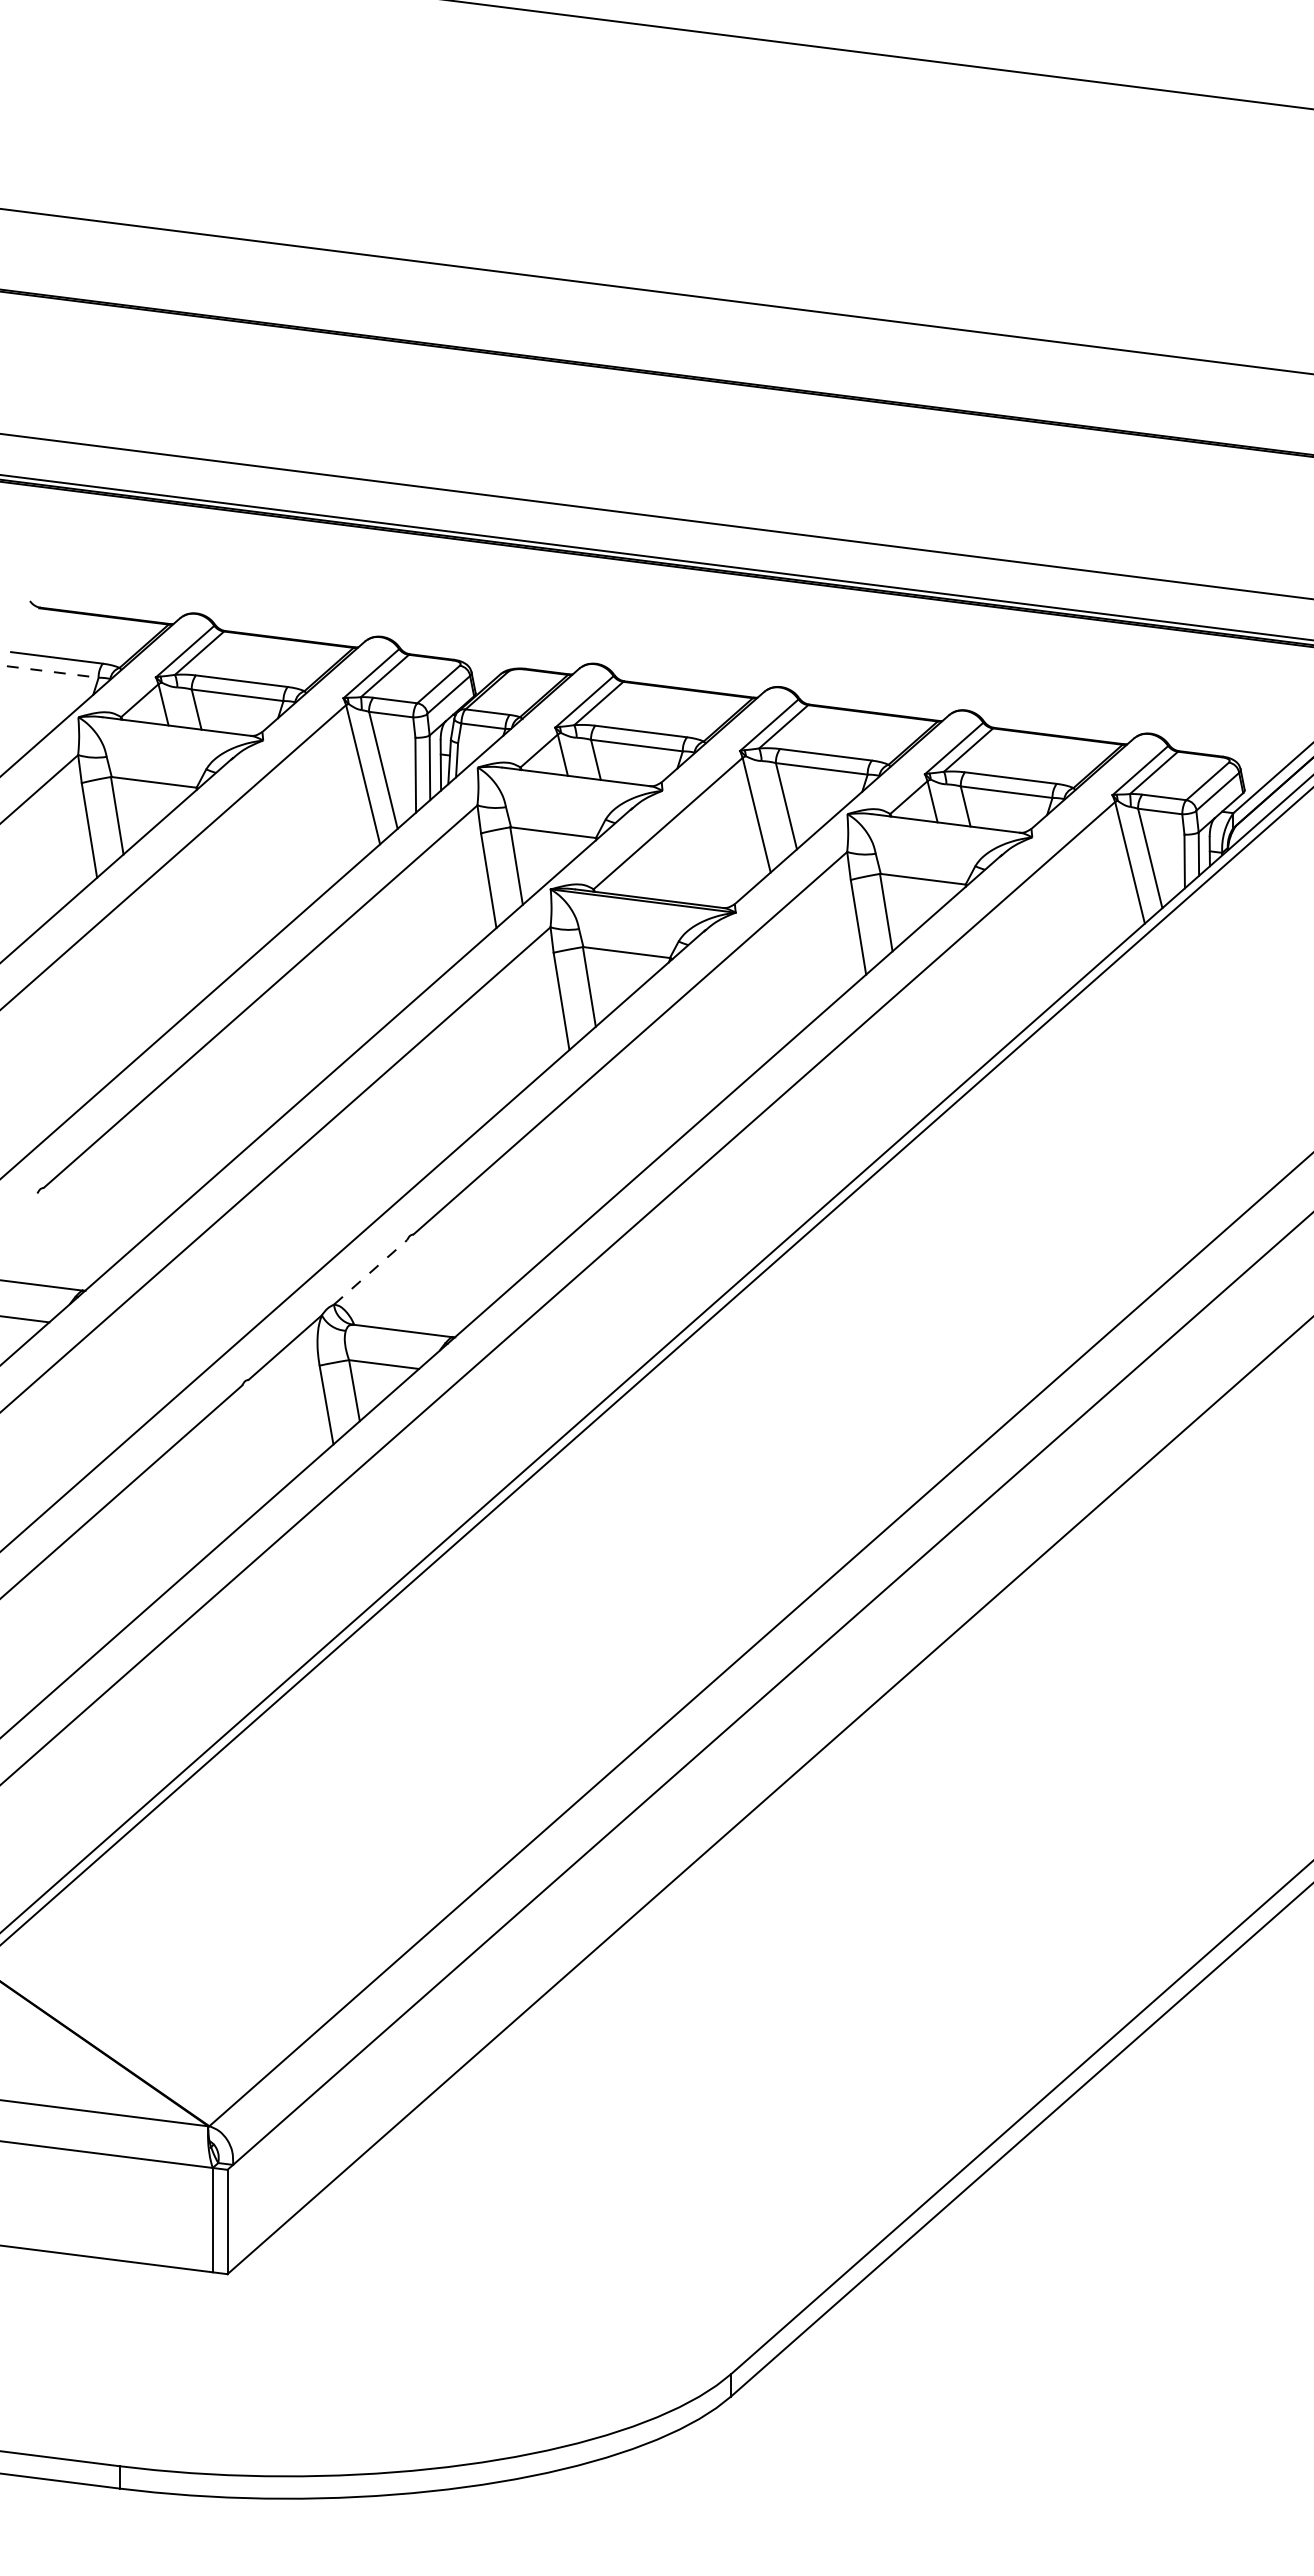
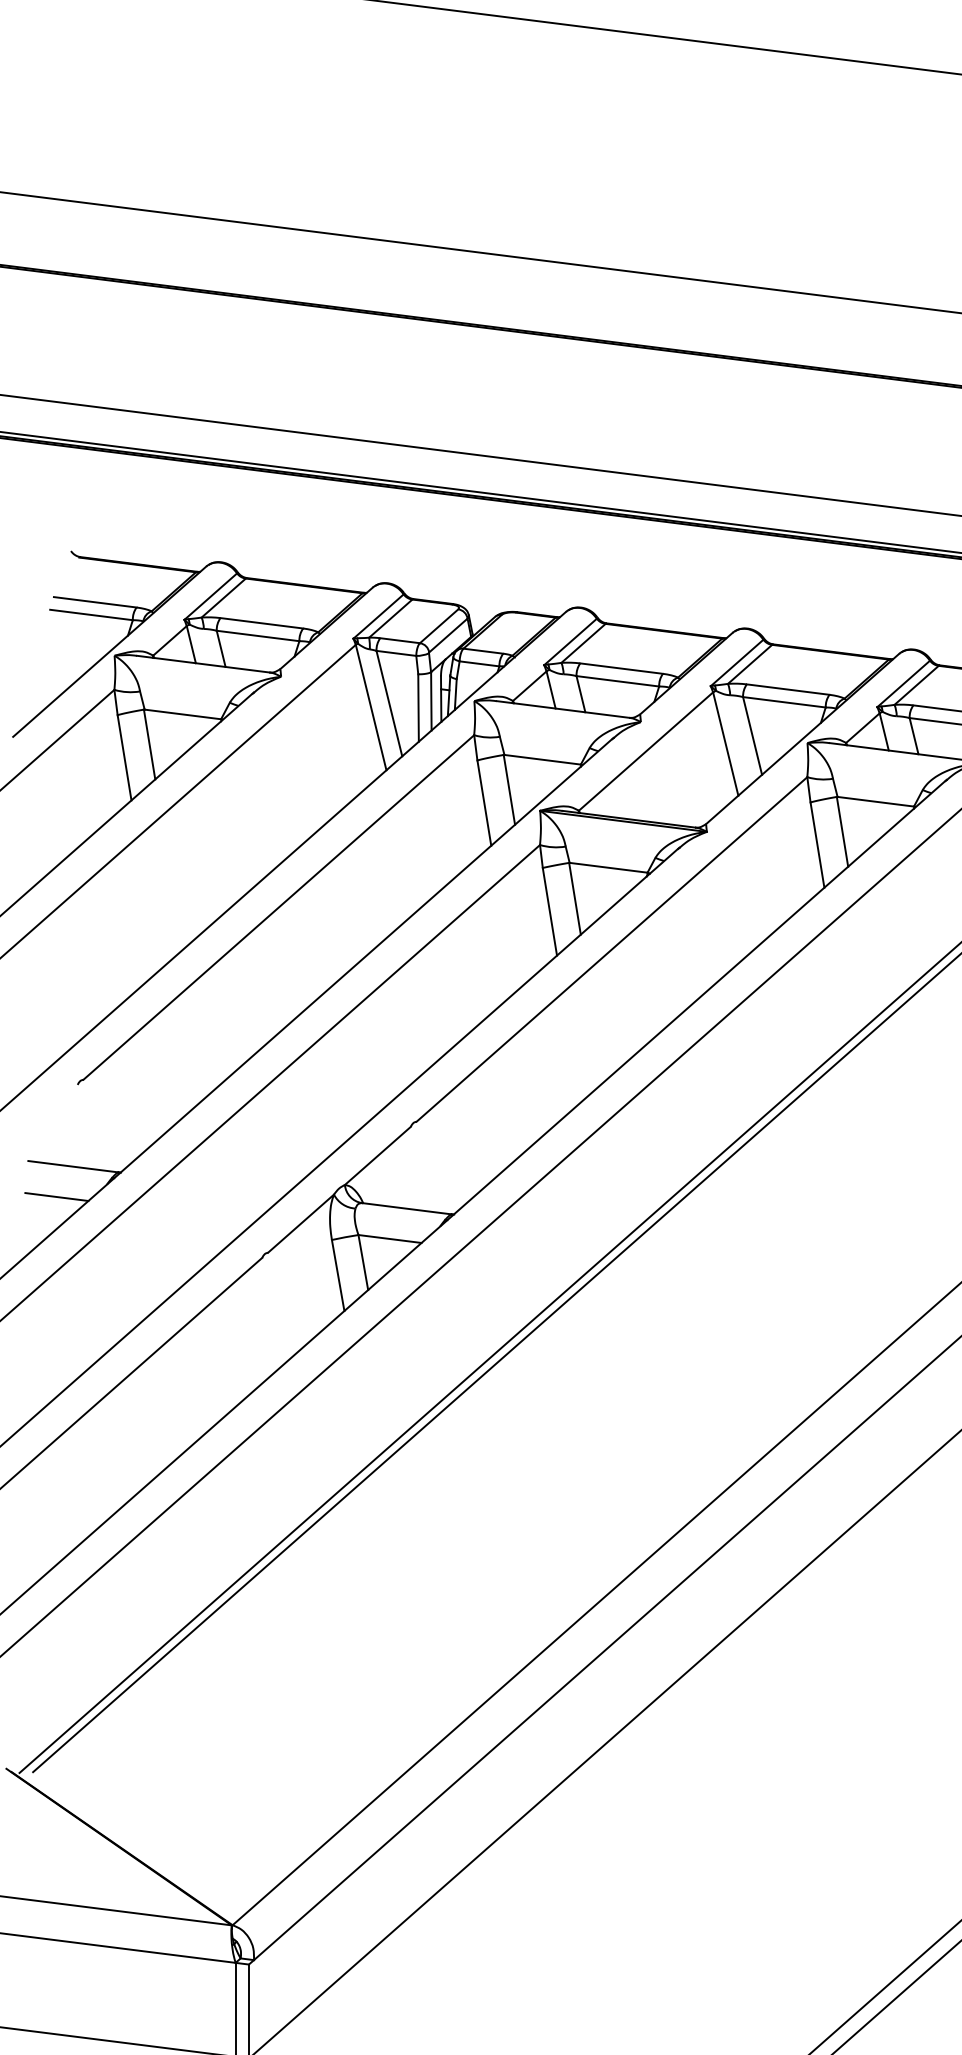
line: (53, 672) -> (92, 615), dashed -> solid
line: (370, 1272) -> (377, 1156), dashed -> solid

